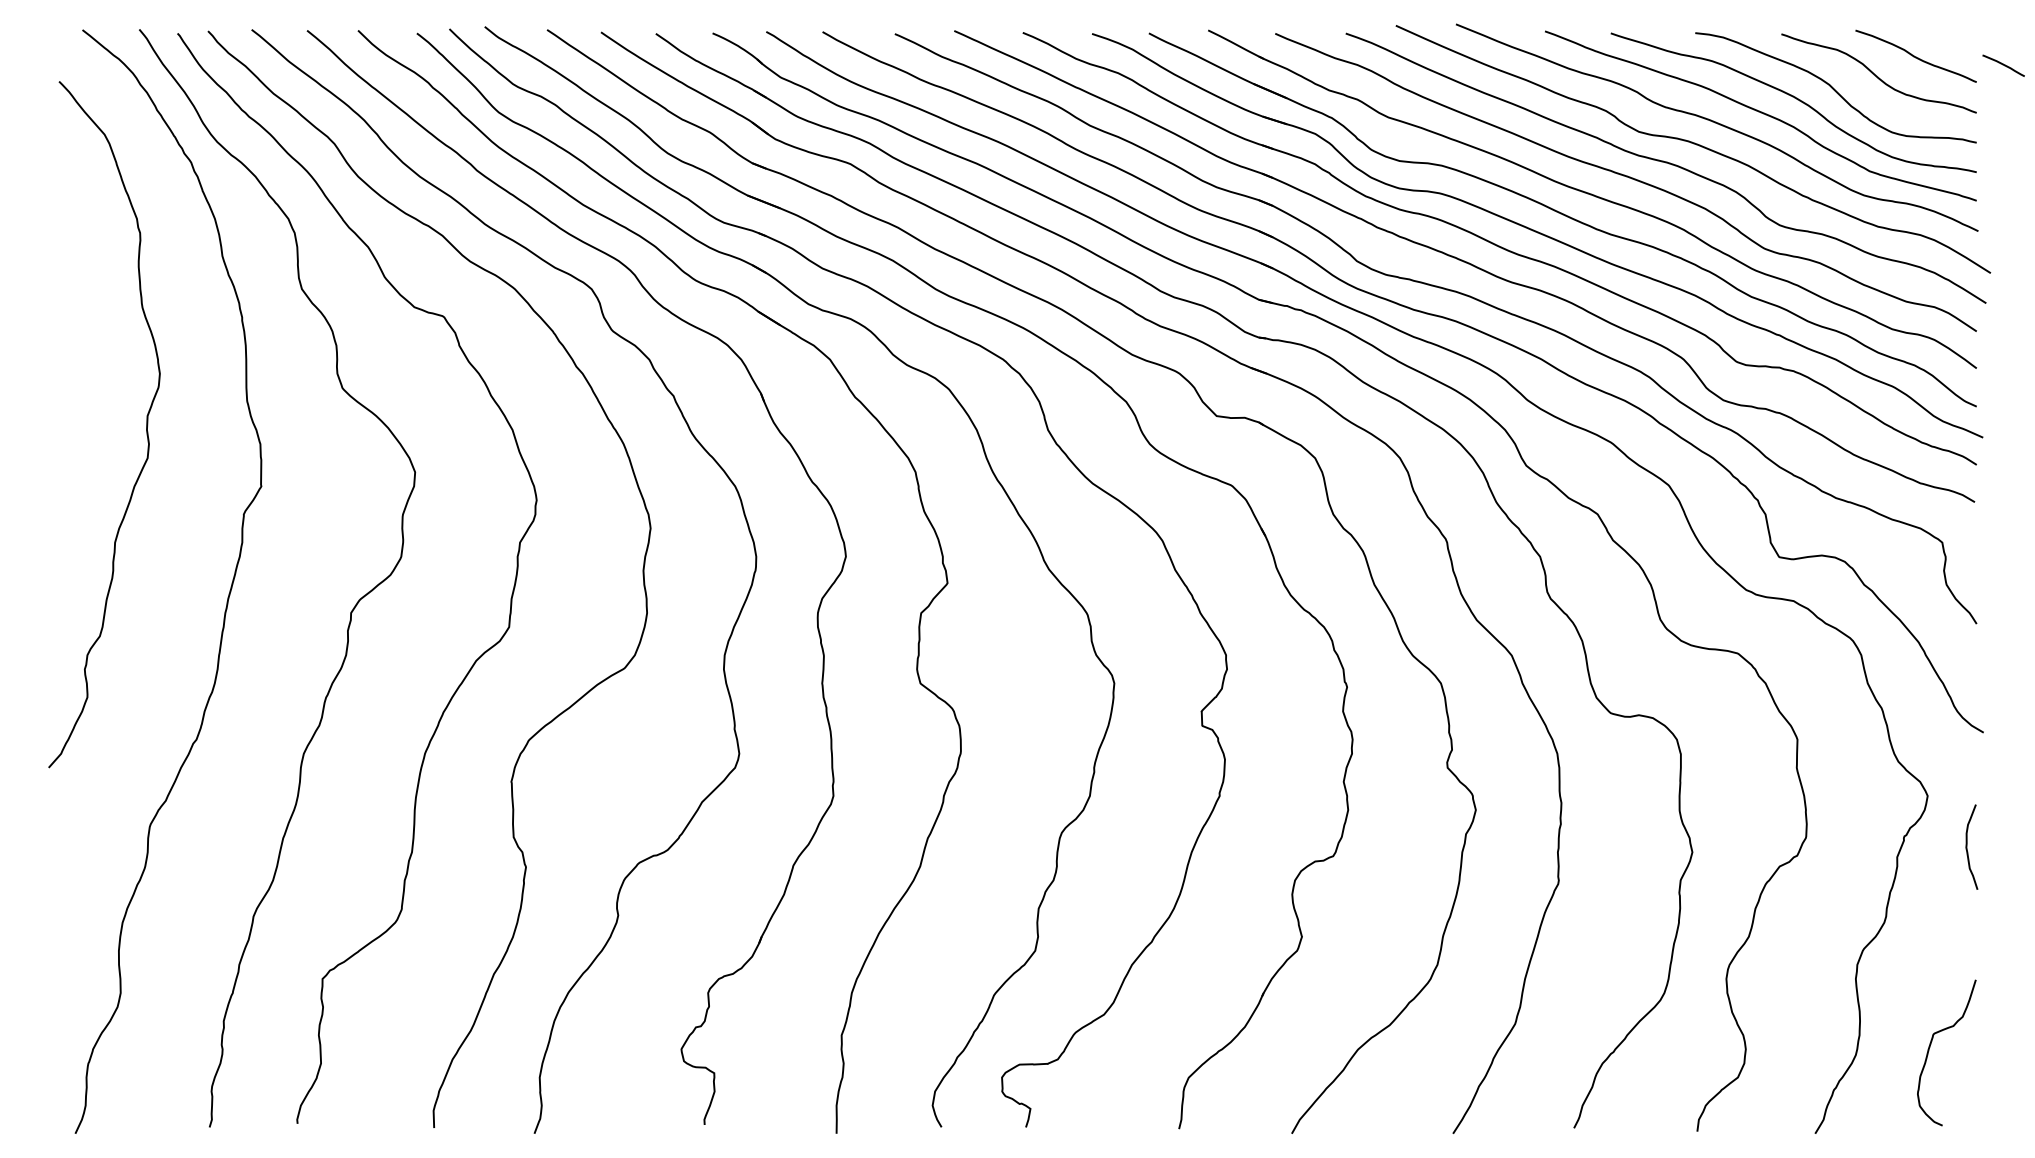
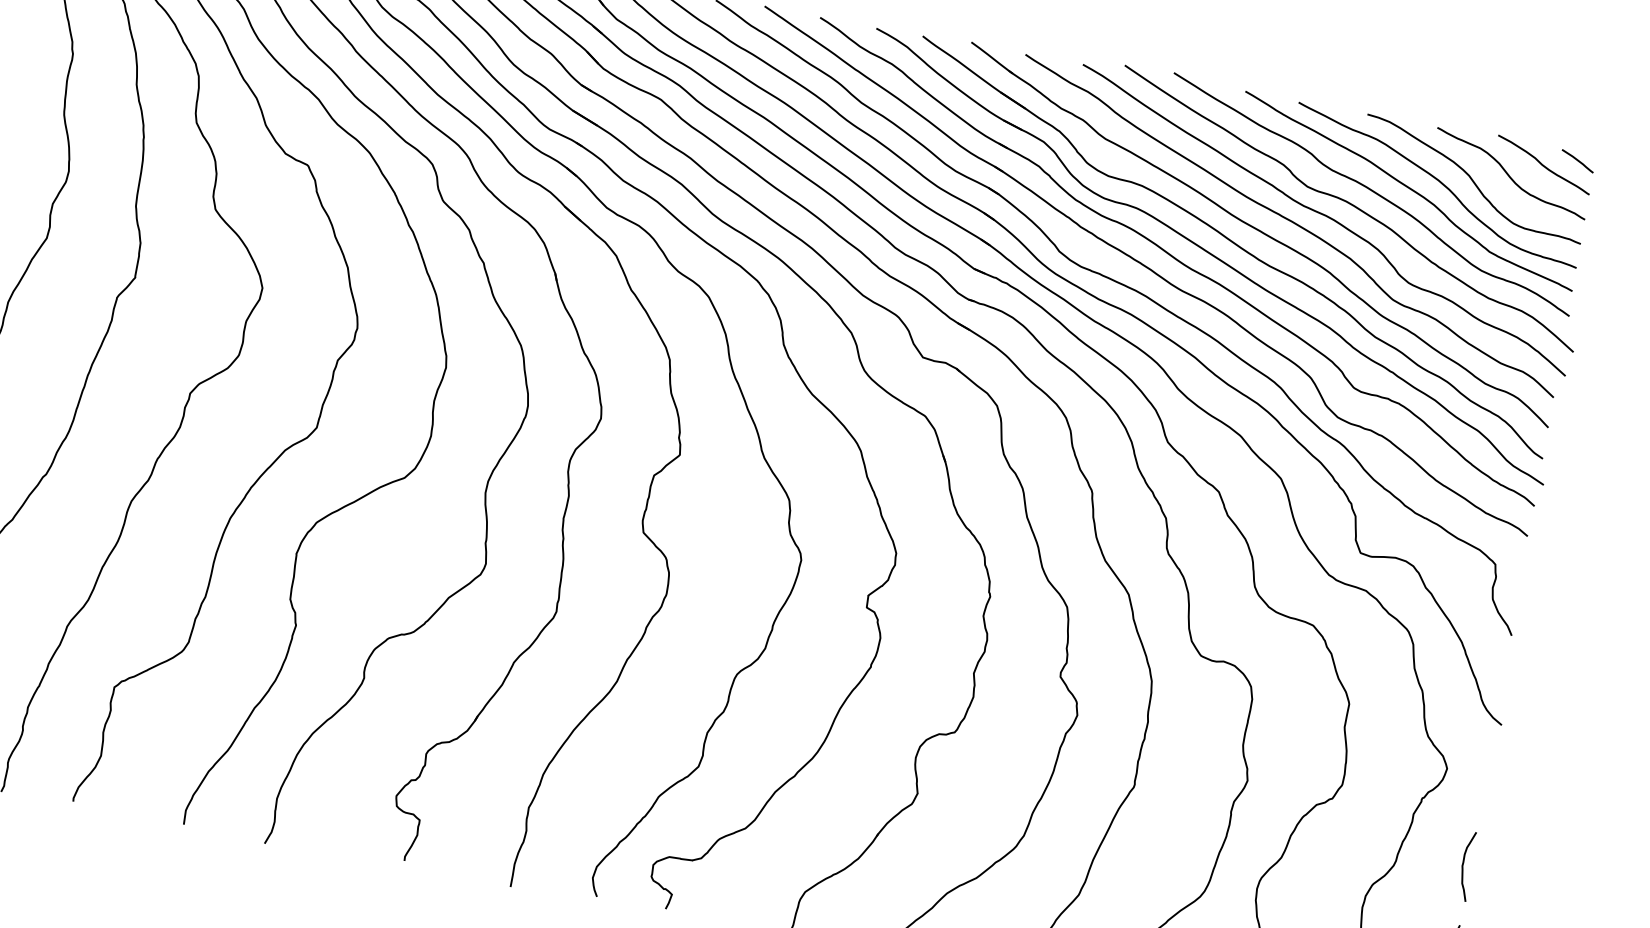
curve: (2003, 65) -> (1577, 161), moved
curve: (1967, 846) -> (1463, 865), moved

